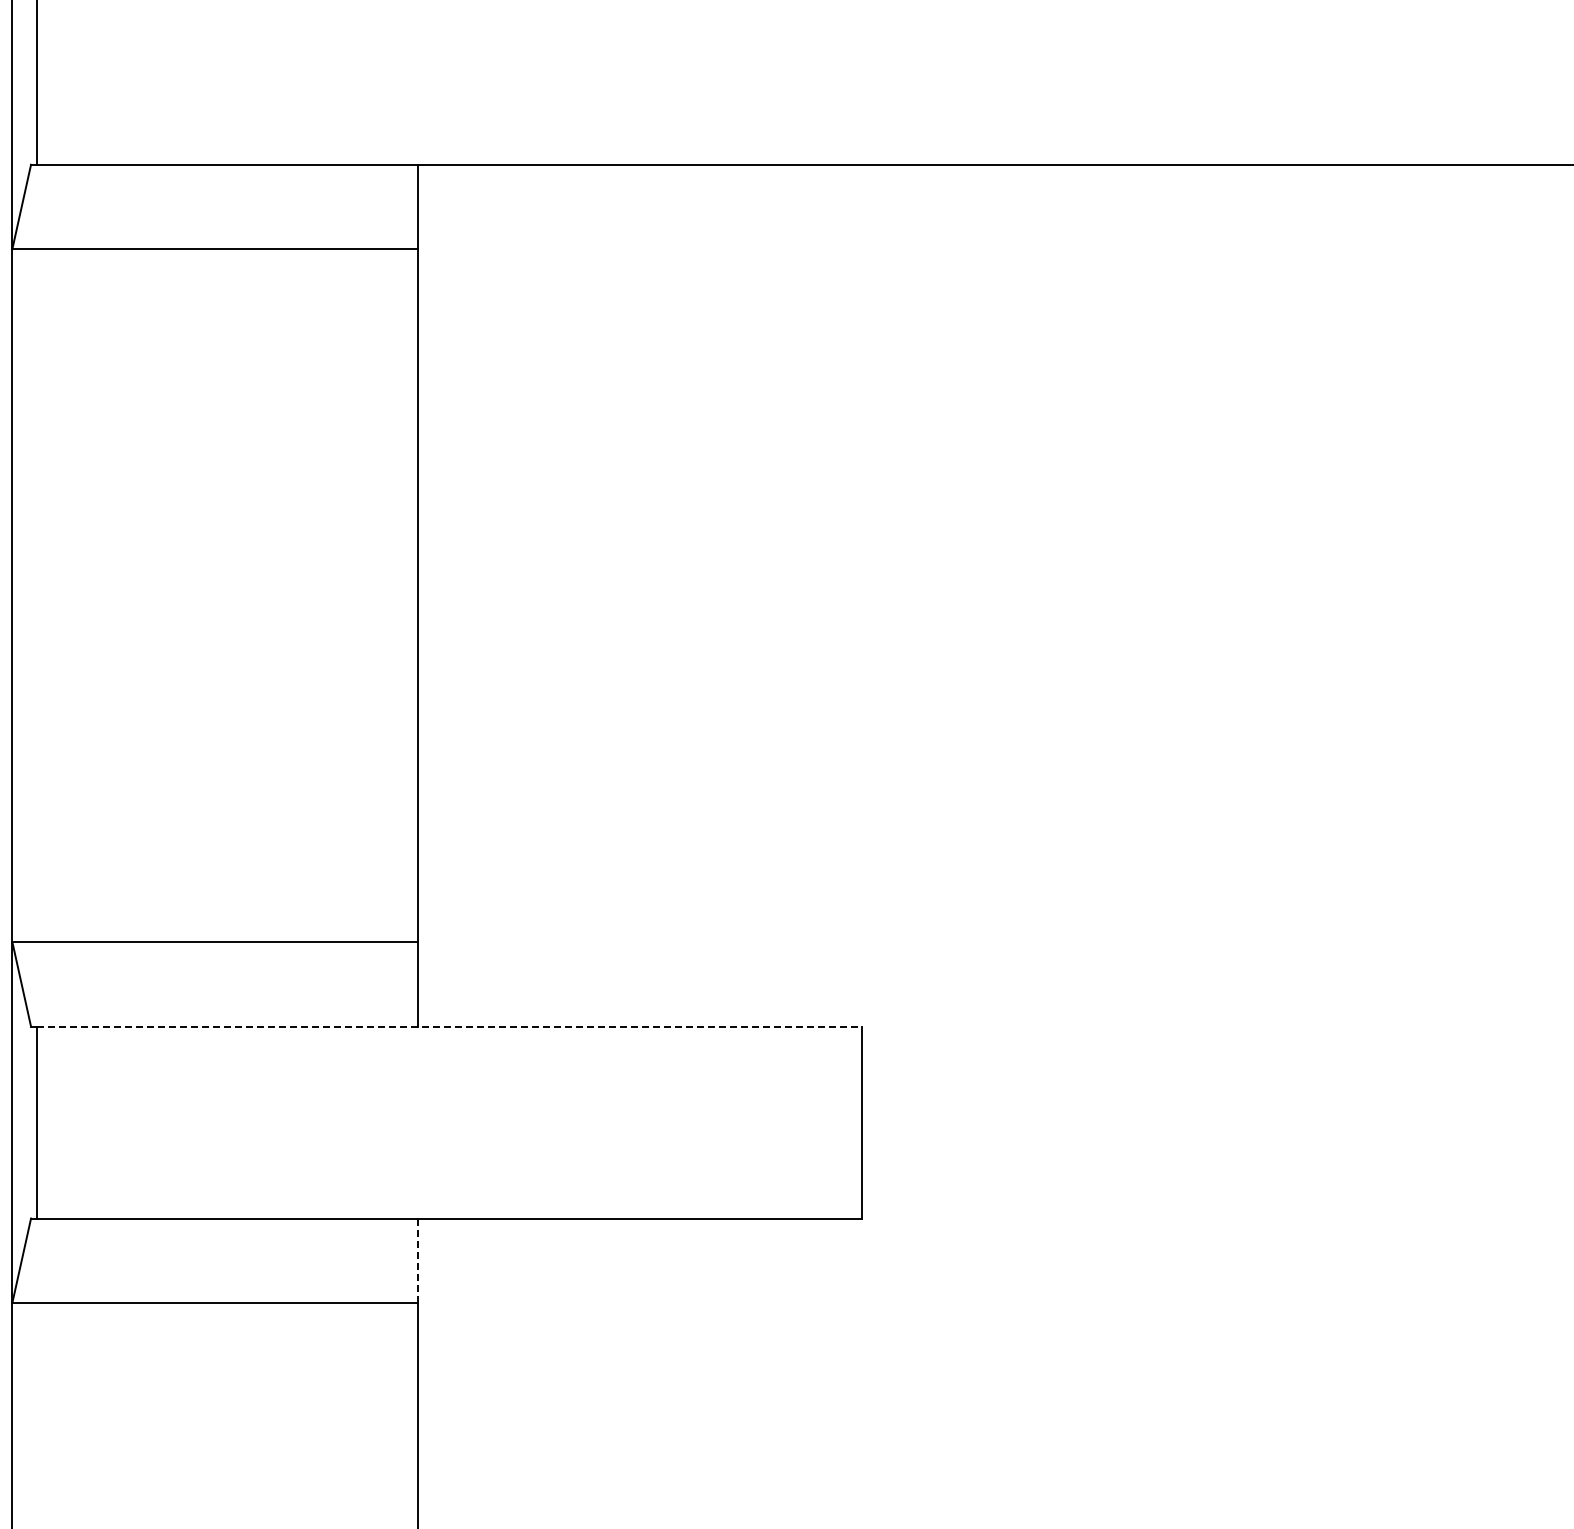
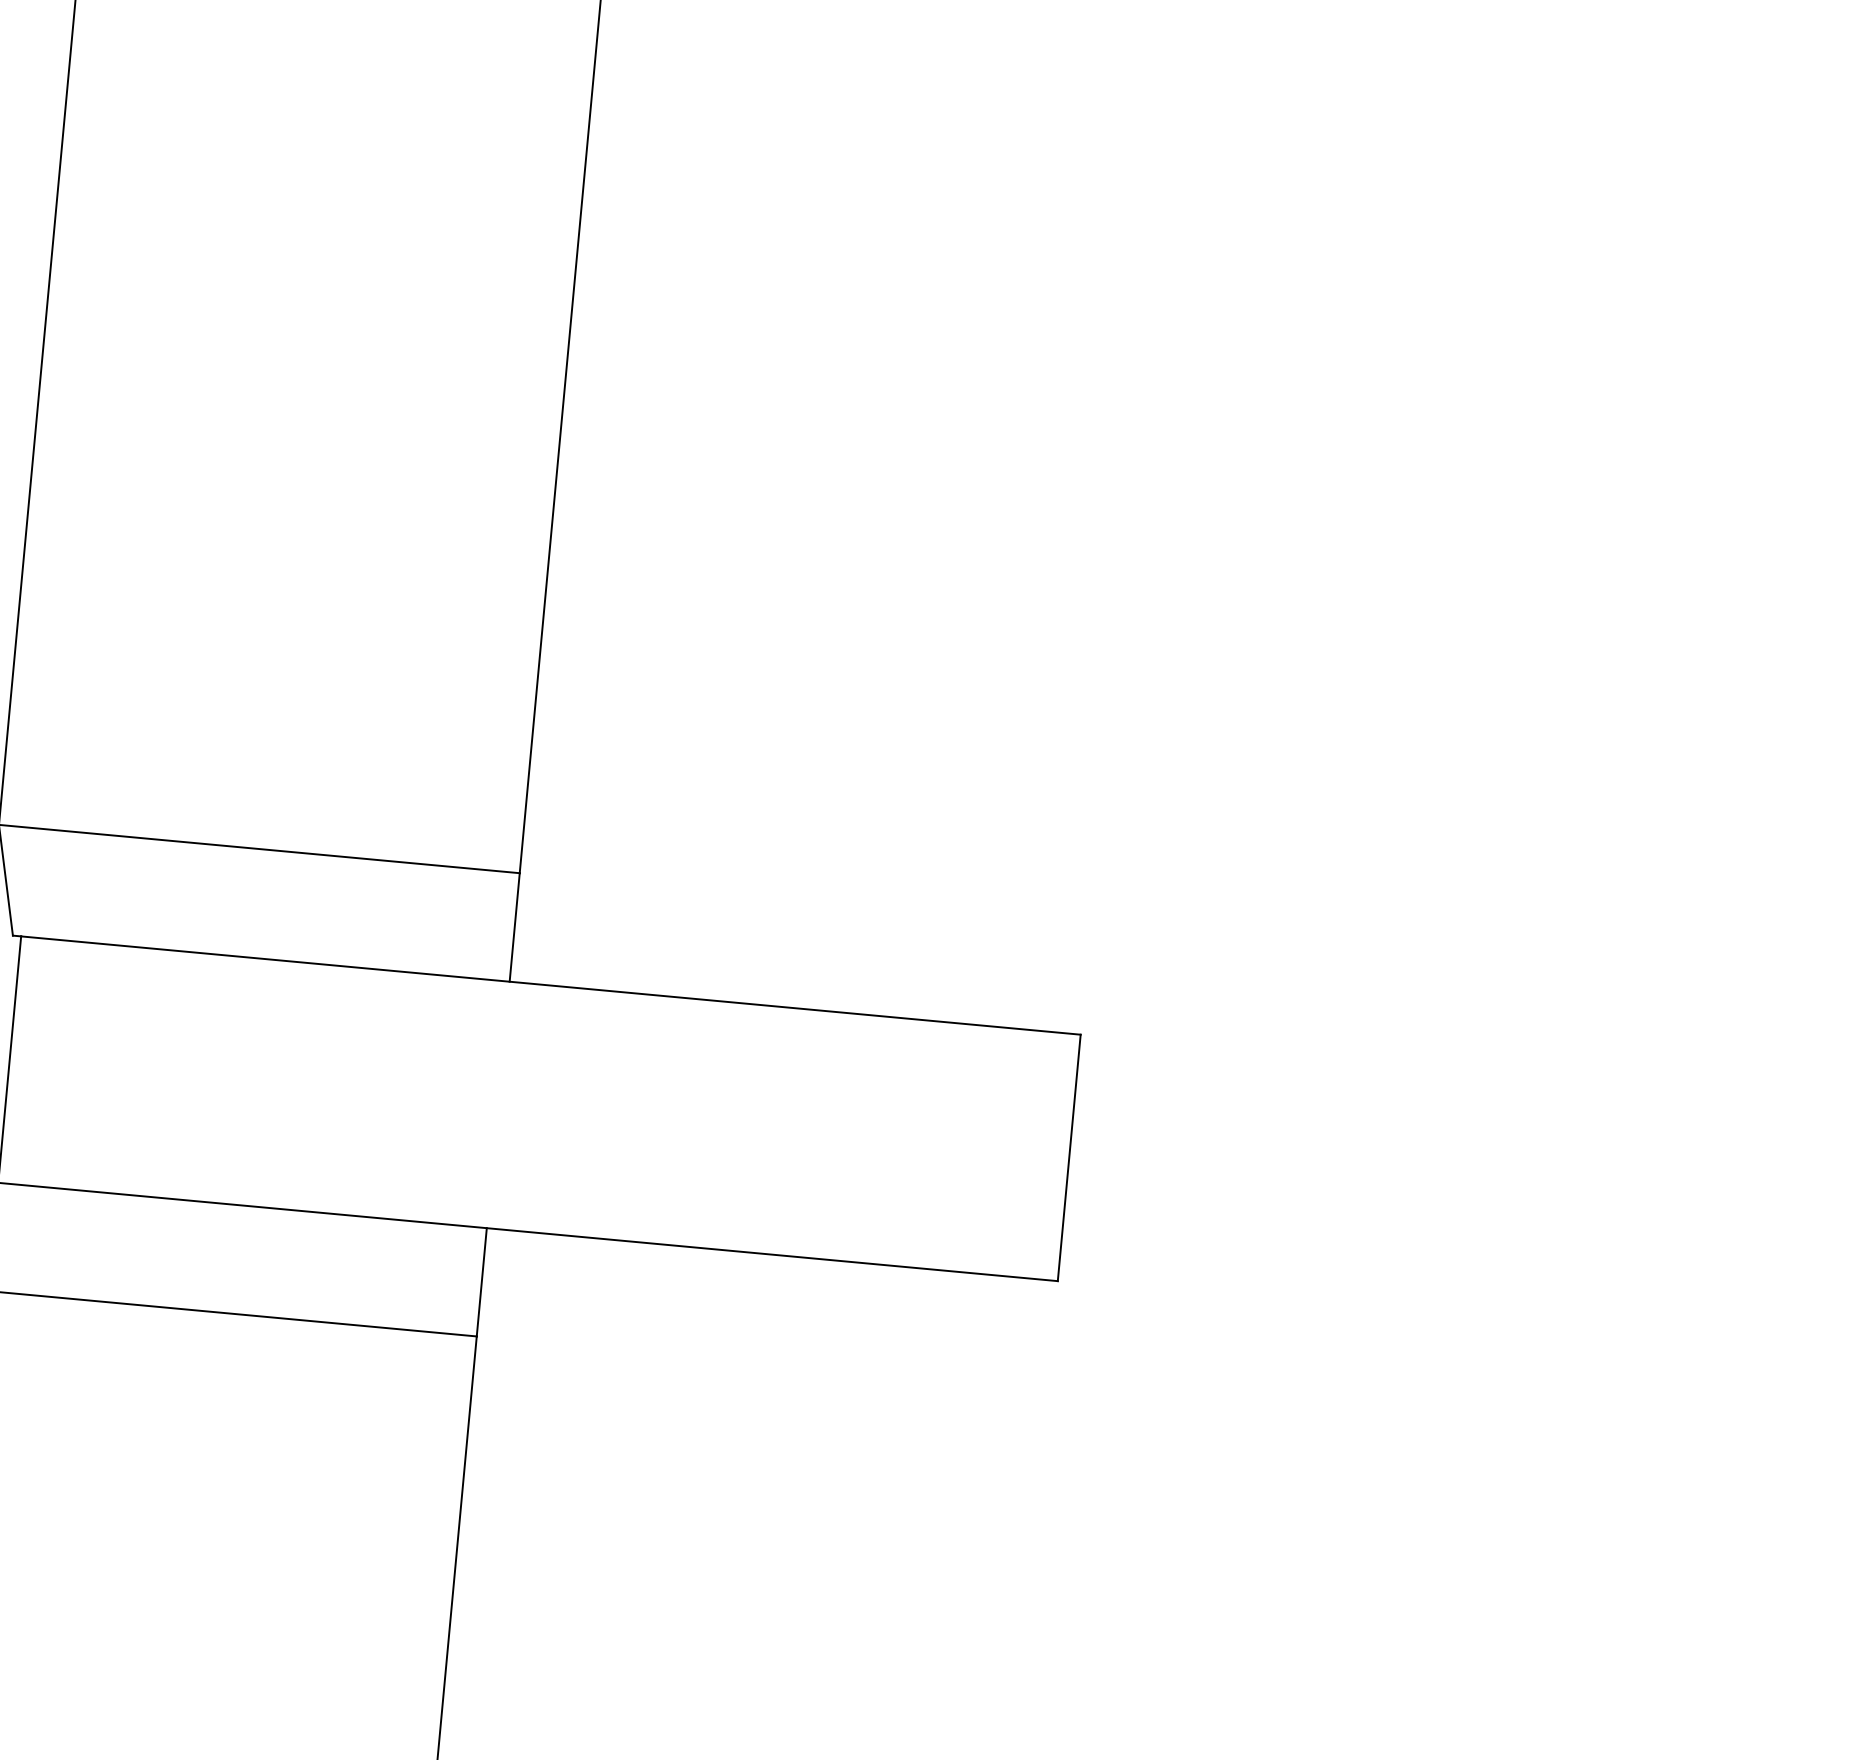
line: (450, 1026) -> (551, 985), dashed -> solid
line: (417, 1260) -> (481, 1282), dashed -> solid

